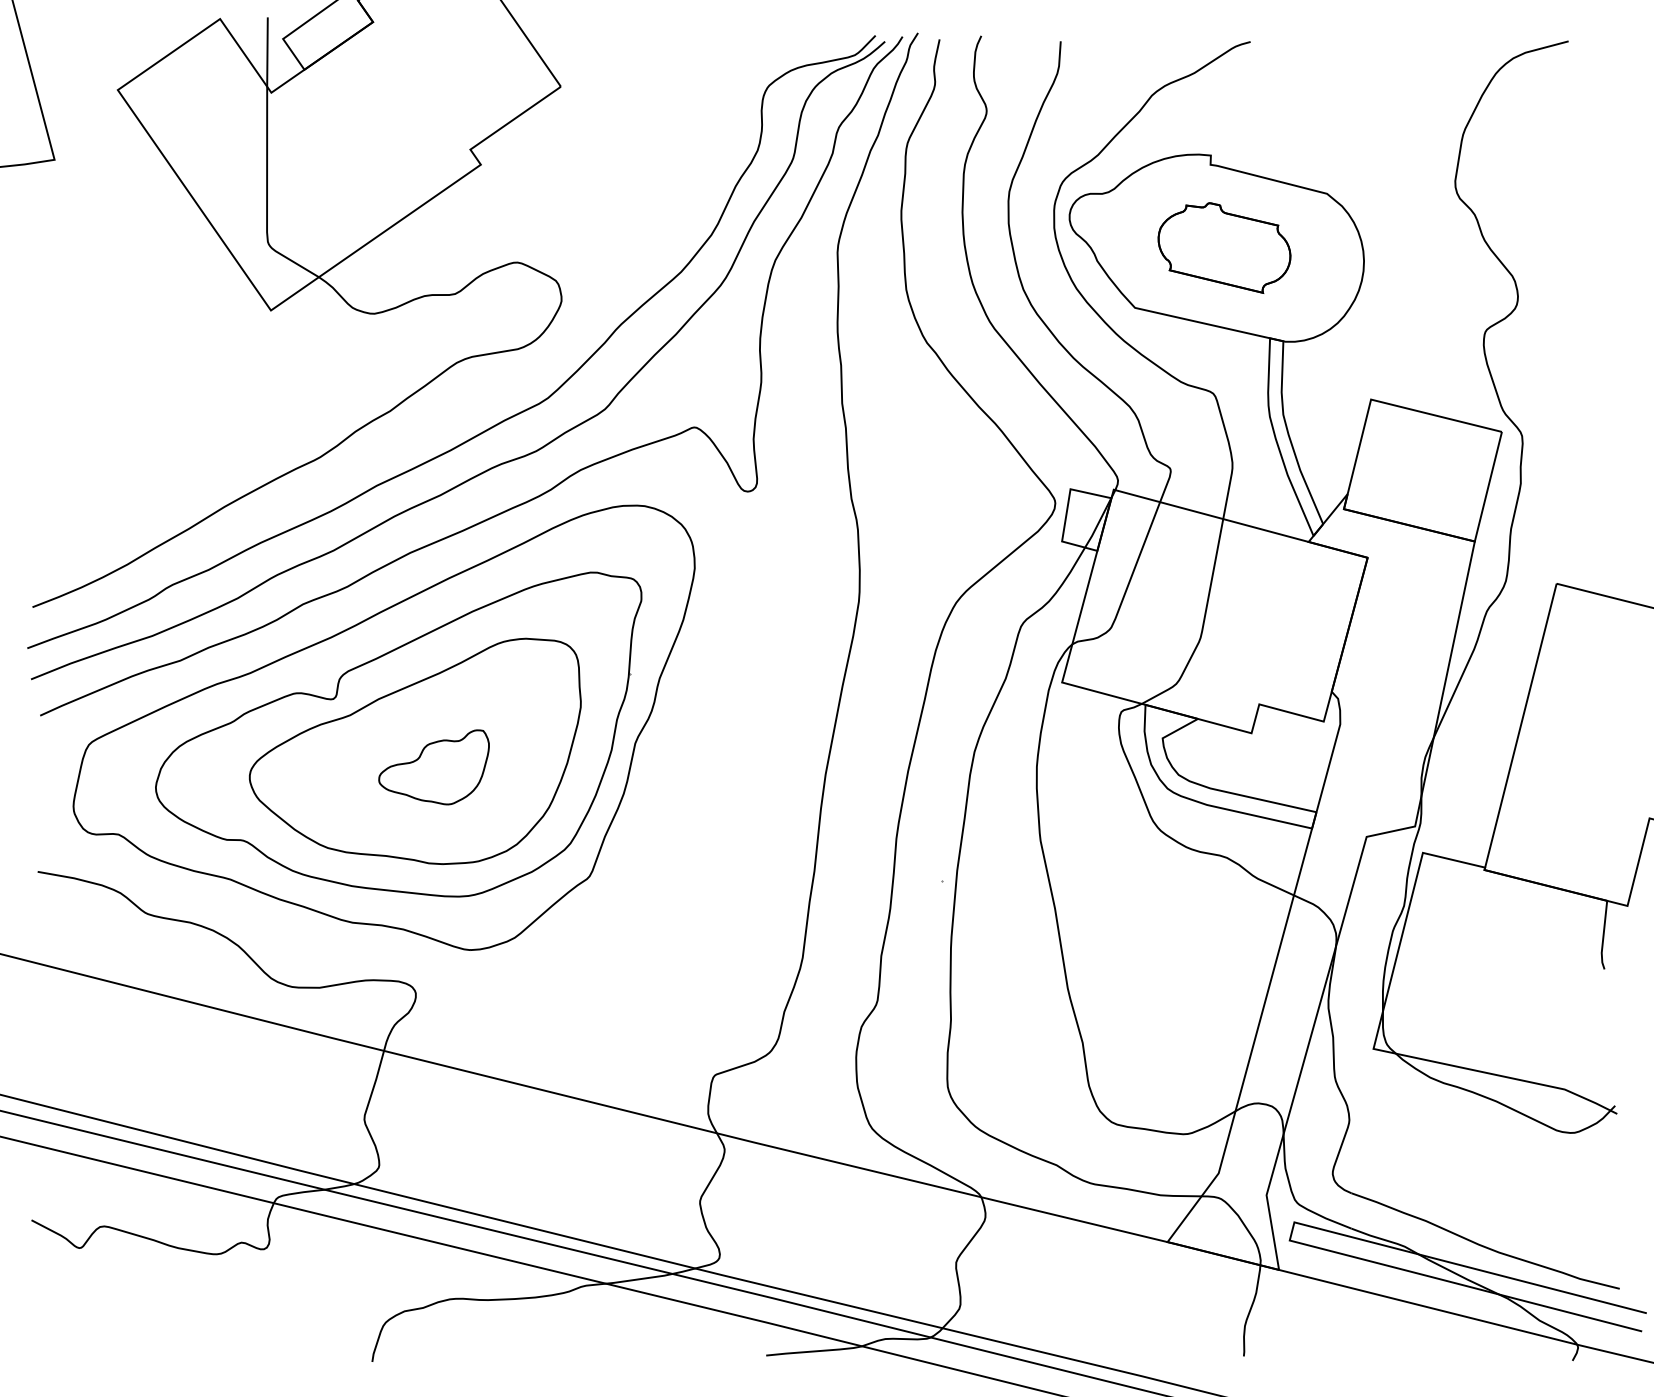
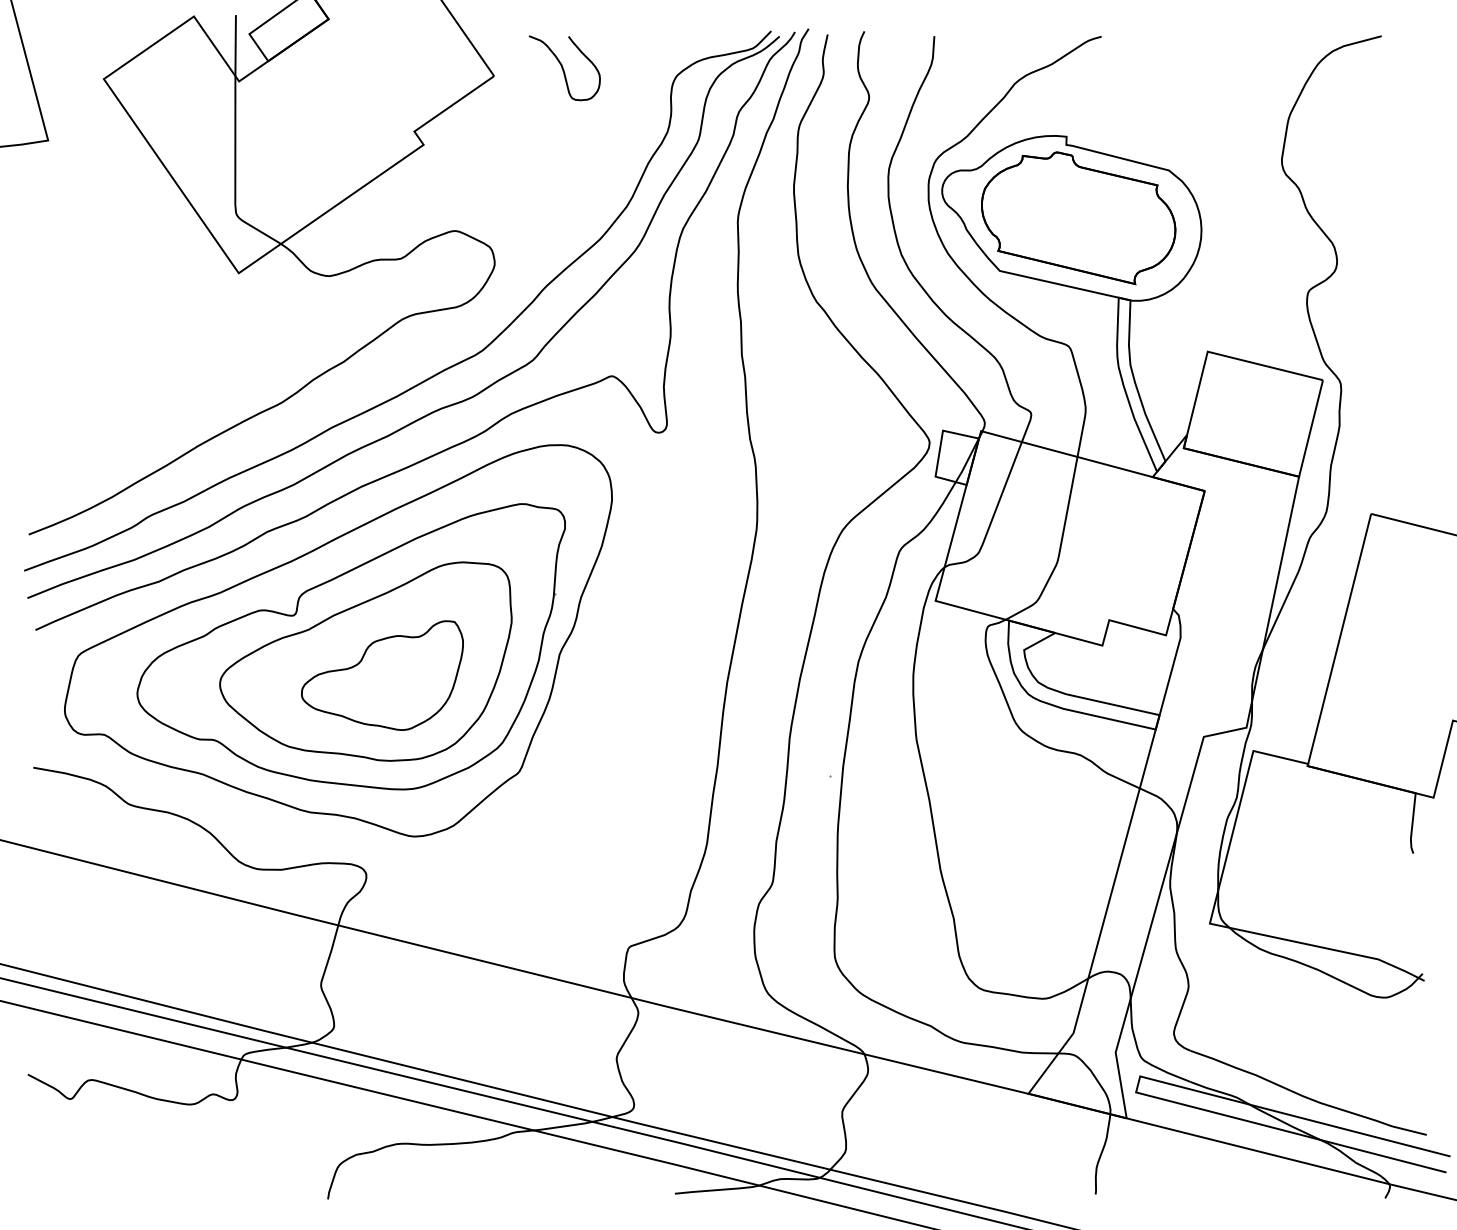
curve: (639, 77) -> (563, 68), added
part: (1224, 247) -> (1078, 217), size x1.67
part: (433, 767) -> (381, 675), size x1.67

